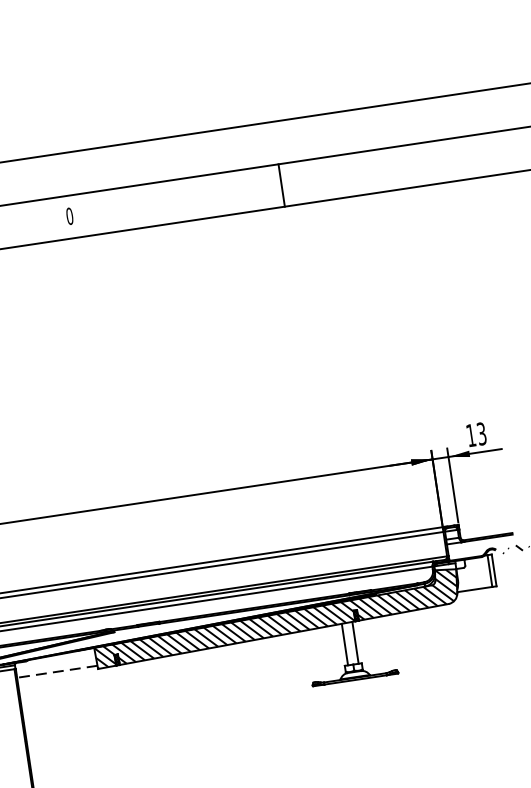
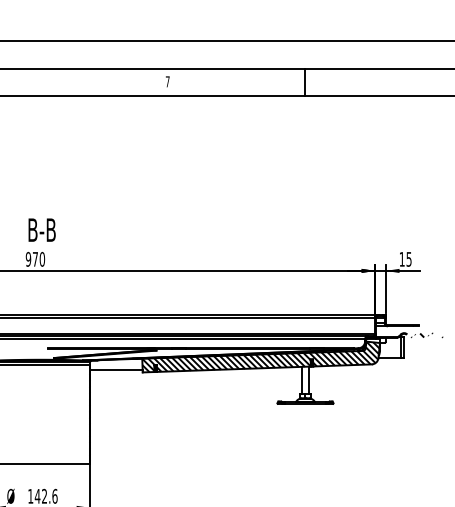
text: (69, 215) -> (167, 81), 0 -> 7
text: (480, 431) -> (408, 257), 13 -> 15
line: (57, 672) -> (116, 370), dashed -> solid

